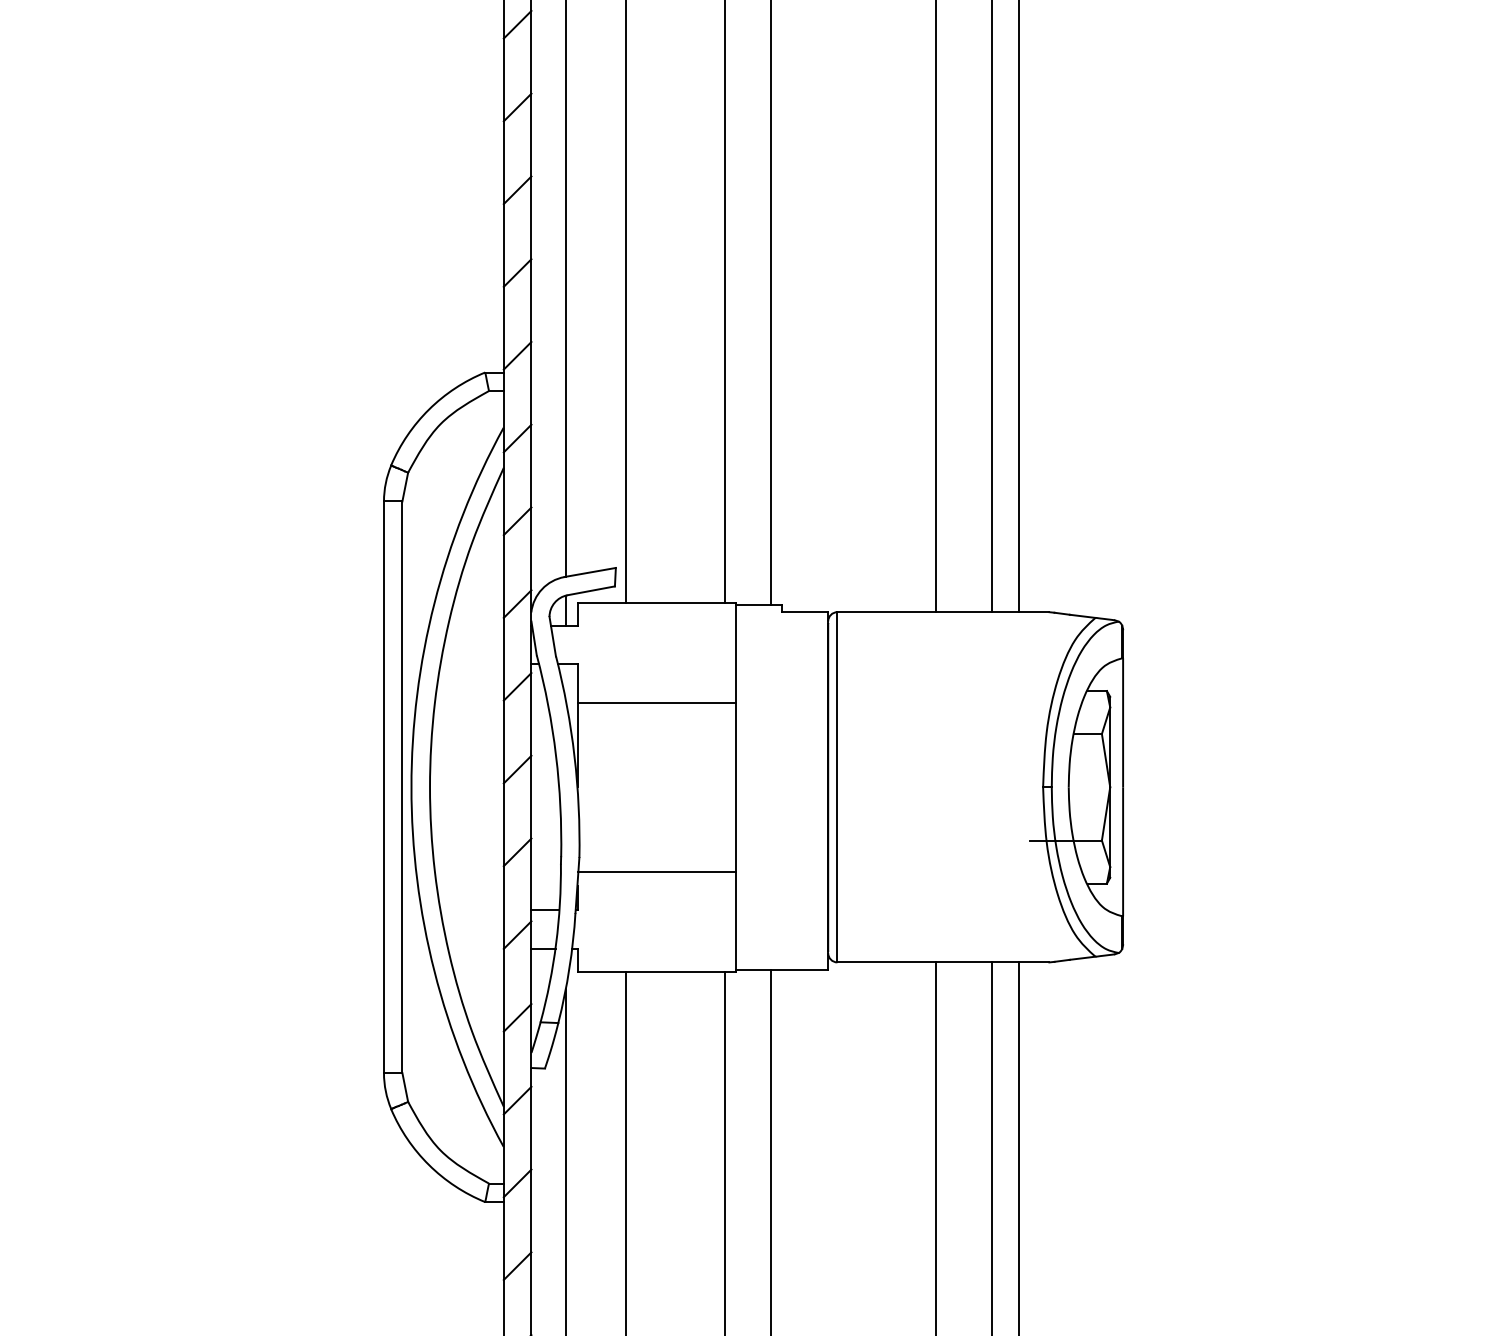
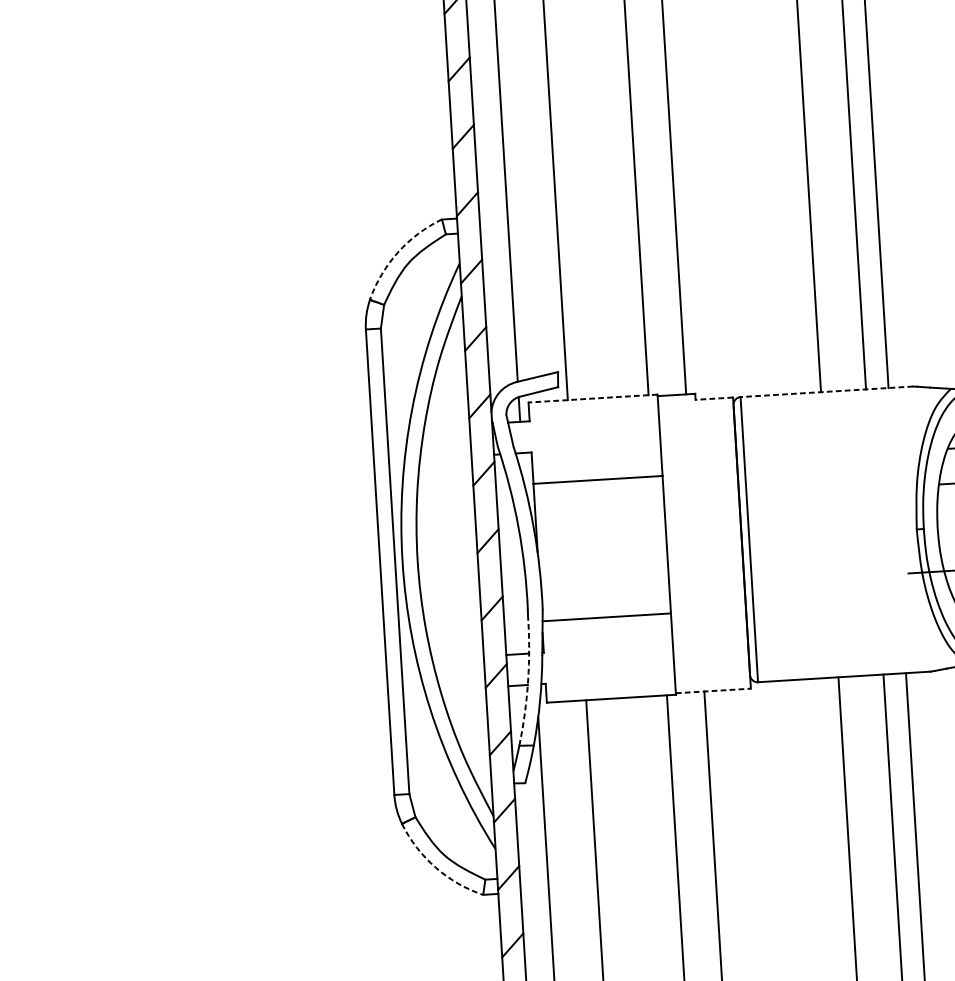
arc: (429, 409) -> (398, 252), solid -> dashed
line: (656, 602) -> (592, 398), solid -> dashed
line: (804, 612) -> (713, 398), solid -> dashed
line: (943, 612) -> (826, 392), solid -> dashed
arc: (556, 943) -> (528, 680), solid -> dashed
line: (782, 969) -> (713, 690), solid -> dashed
arc: (429, 1165) -> (436, 867), solid -> dashed

